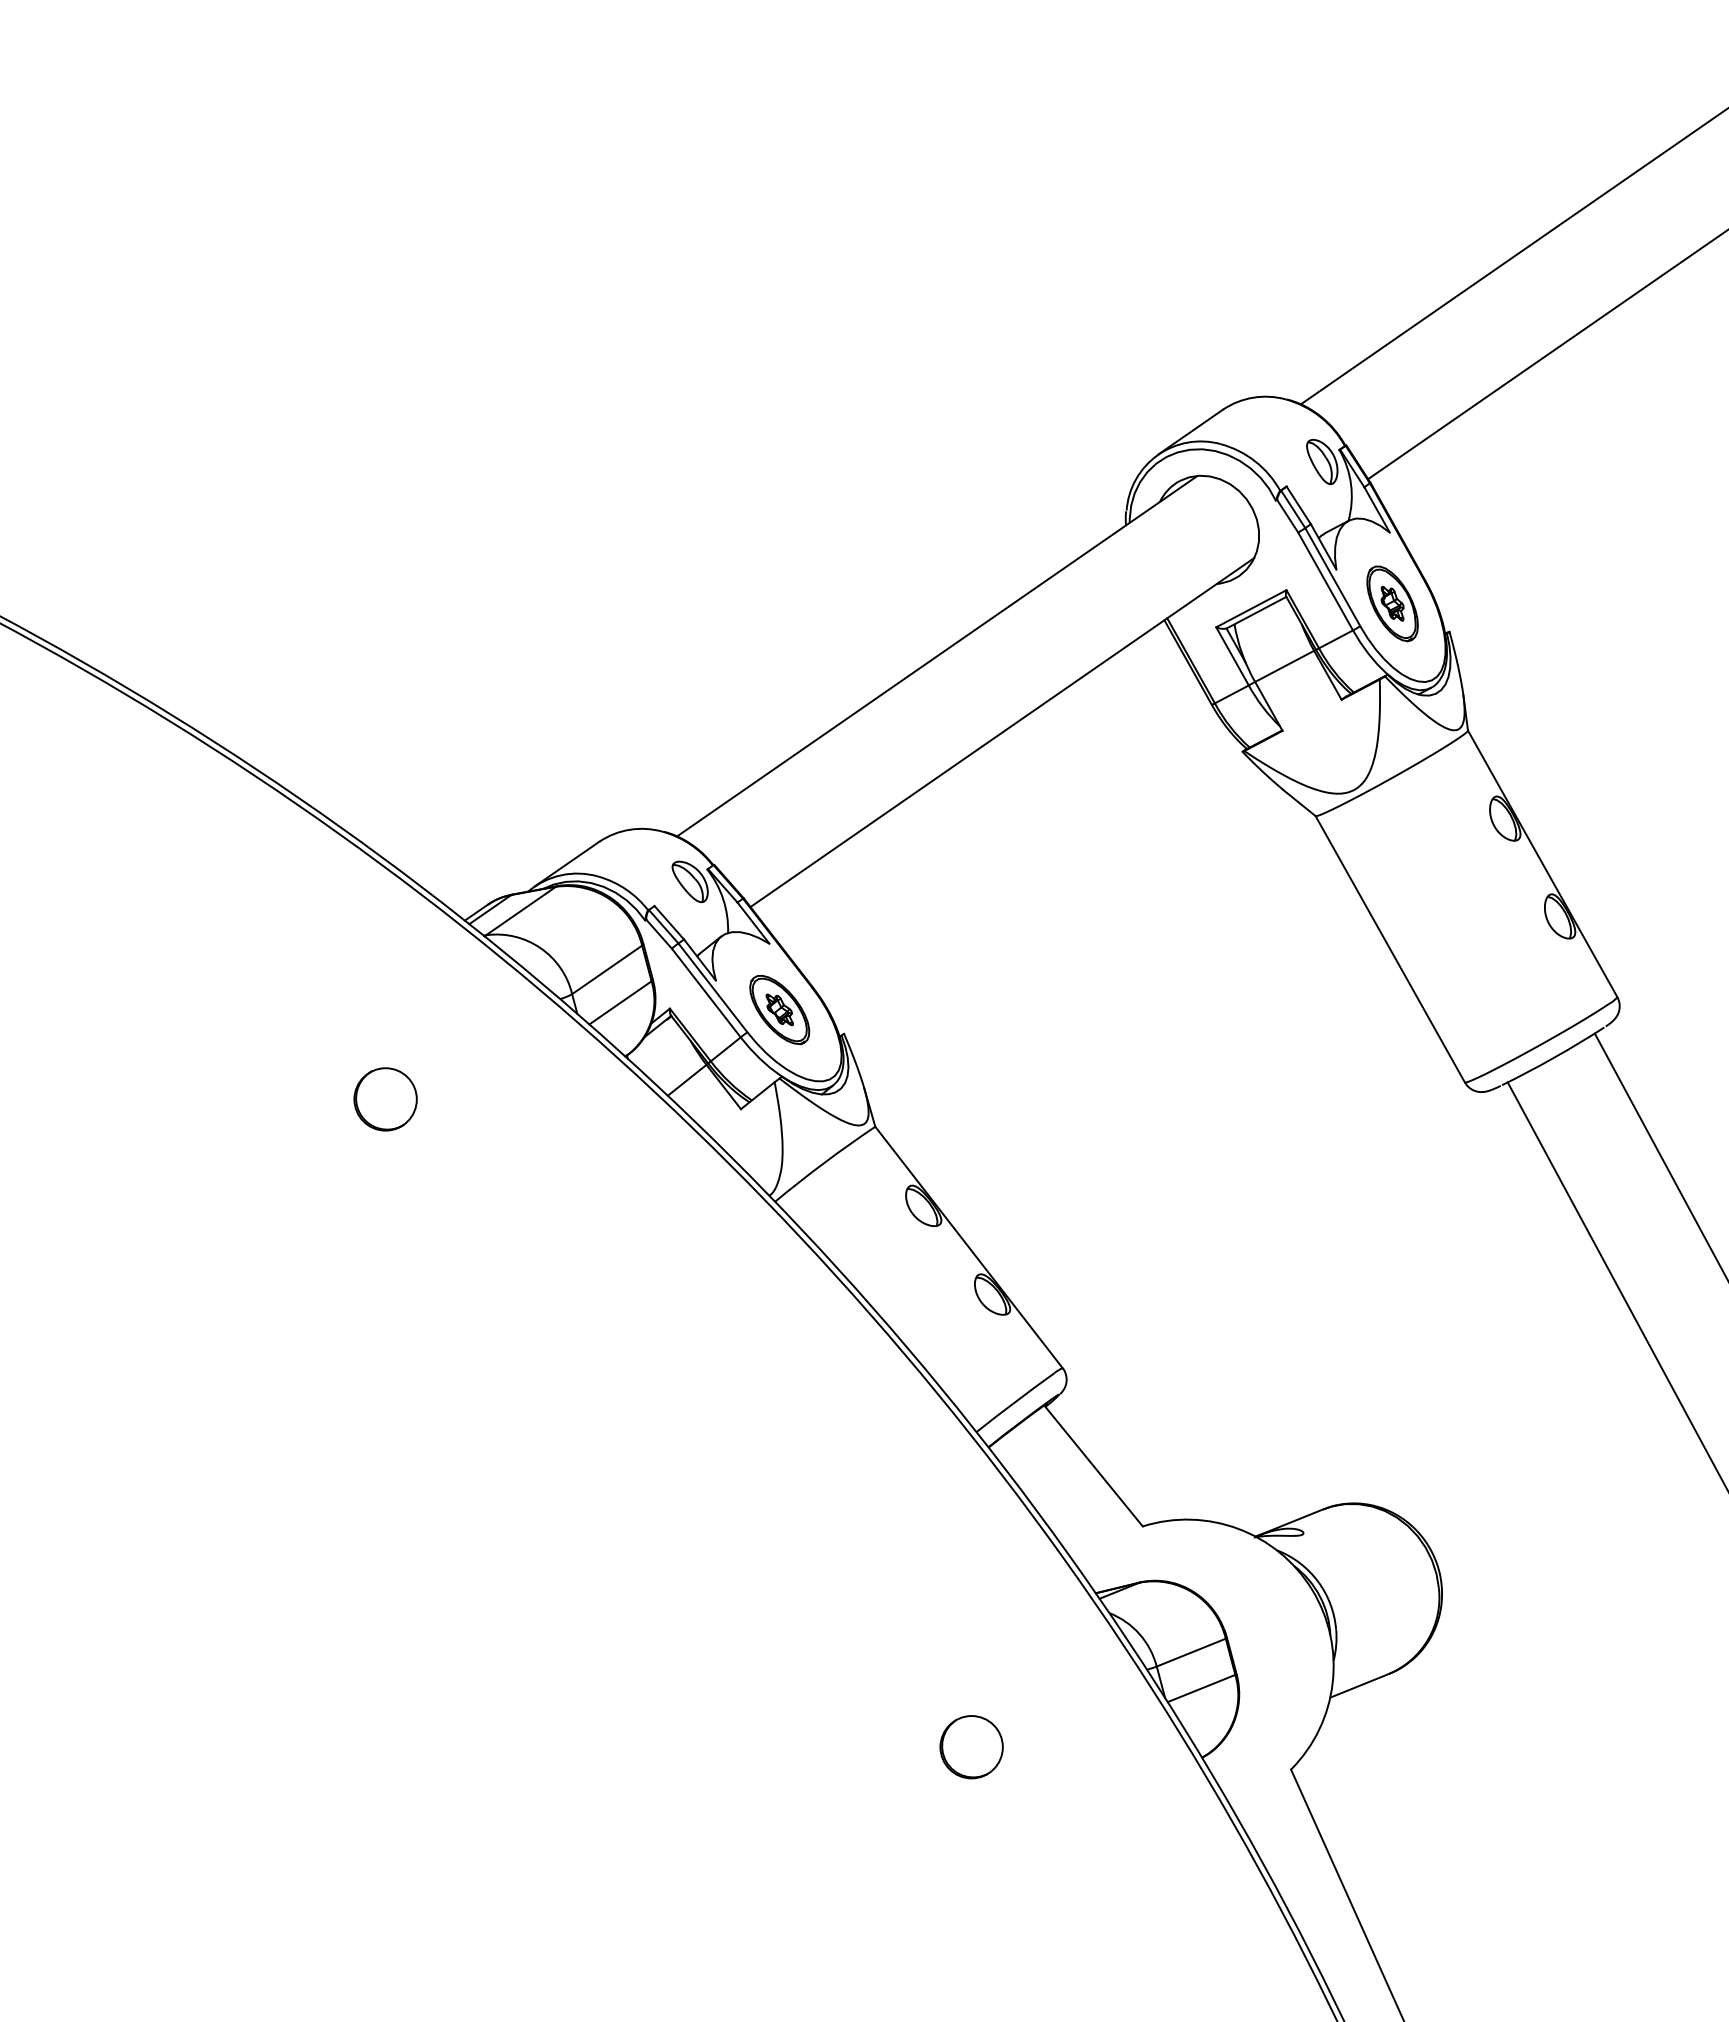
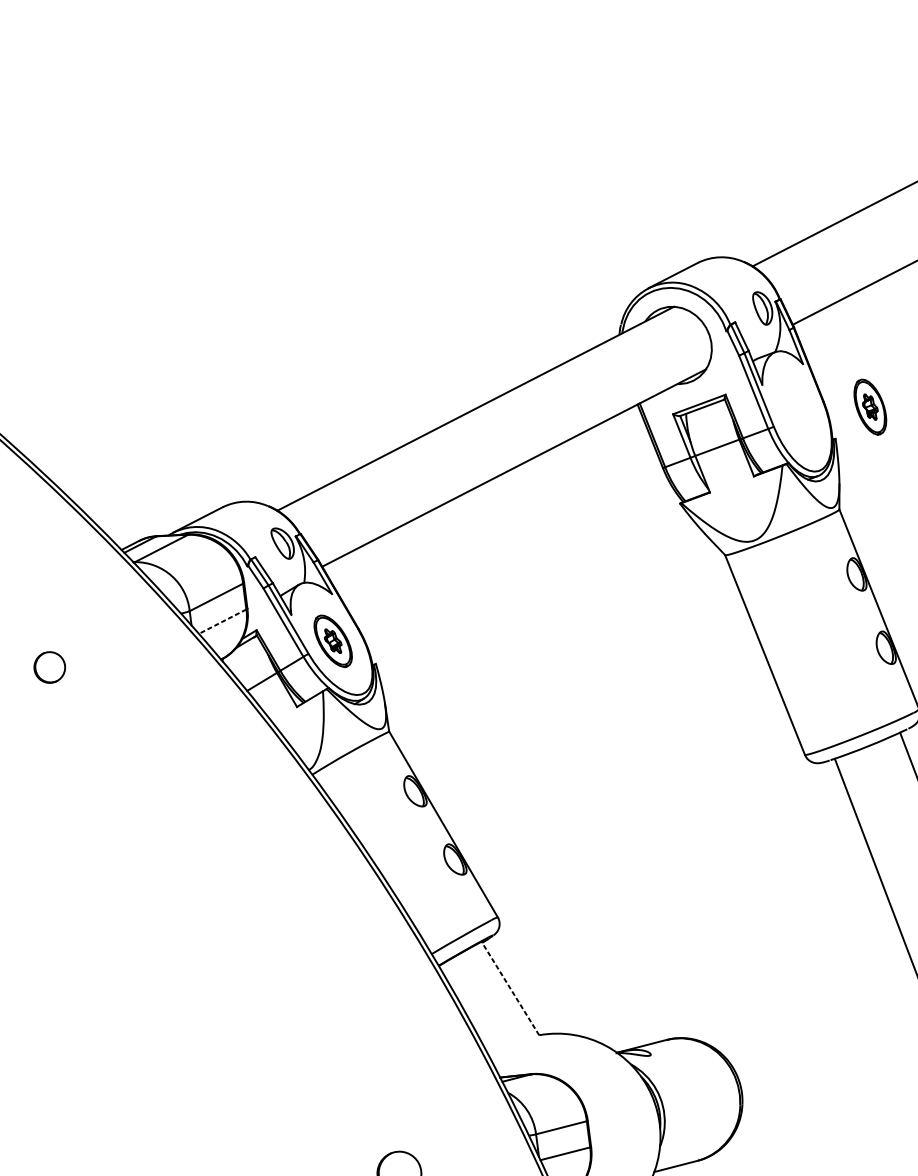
part: (1392, 603) -> (870, 406), moved
line: (620, 1002) -> (222, 621), solid -> dashed
part: (385, 1099) -> (49, 667), size x0.7
line: (1093, 1465) -> (510, 988), solid -> dashed

